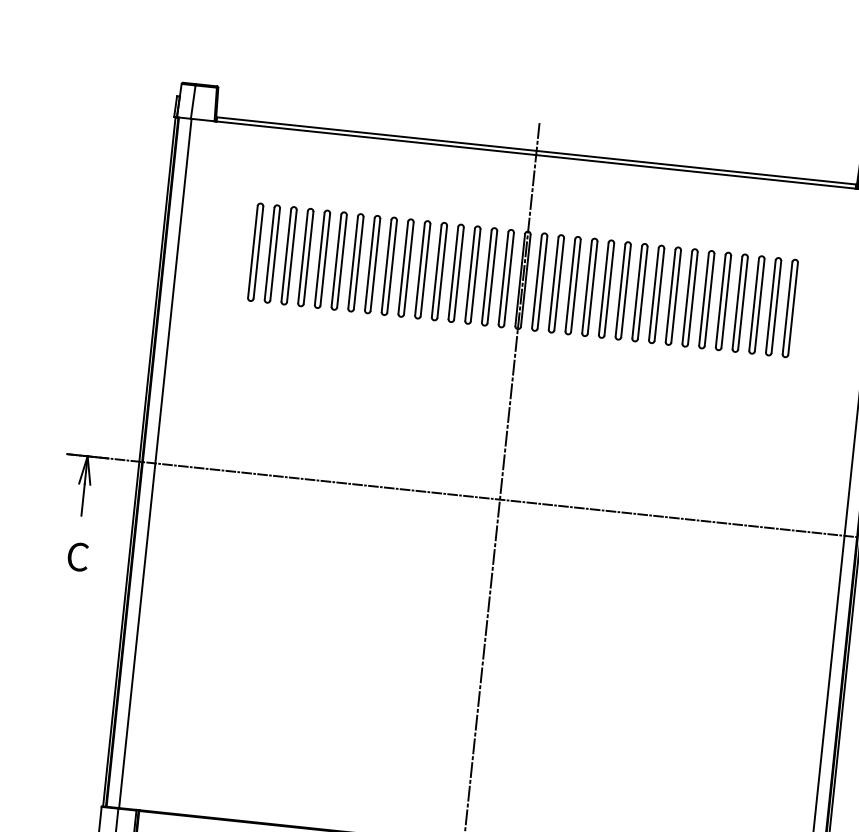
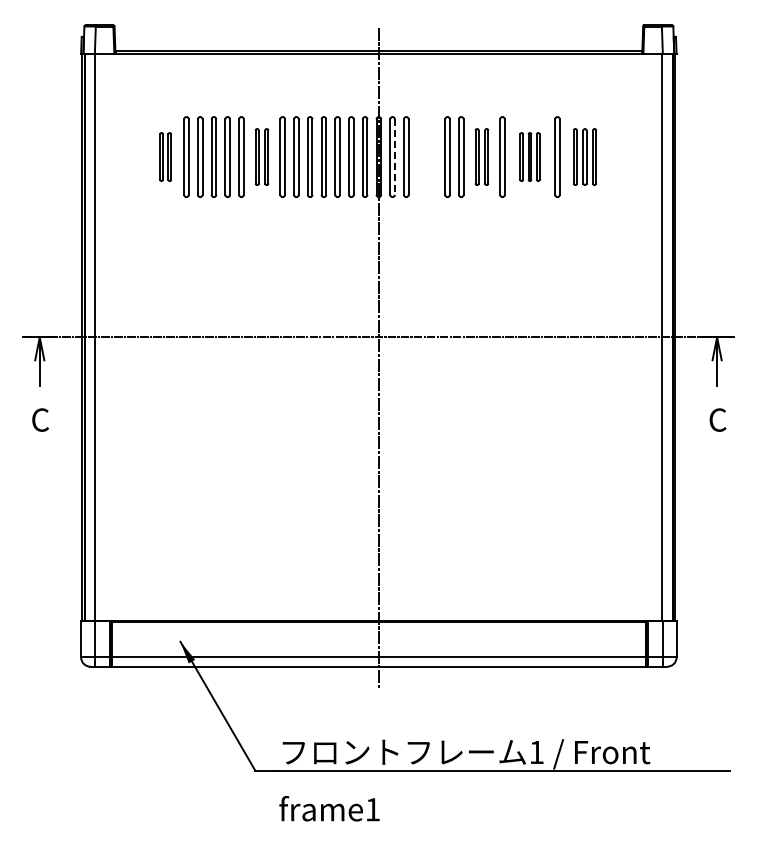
part: (263, 252) -> (165, 156), size x0.6
part: (380, 264) -> (261, 156), size x0.7
line: (541, 282) -> (394, 157), solid -> dashed
part: (581, 285) -> (426, 156), removed
part: (647, 292) -> (481, 156), size x0.7
part: (706, 298) -> (529, 156), size x0.6
part: (773, 305) -> (584, 156), size x0.7

